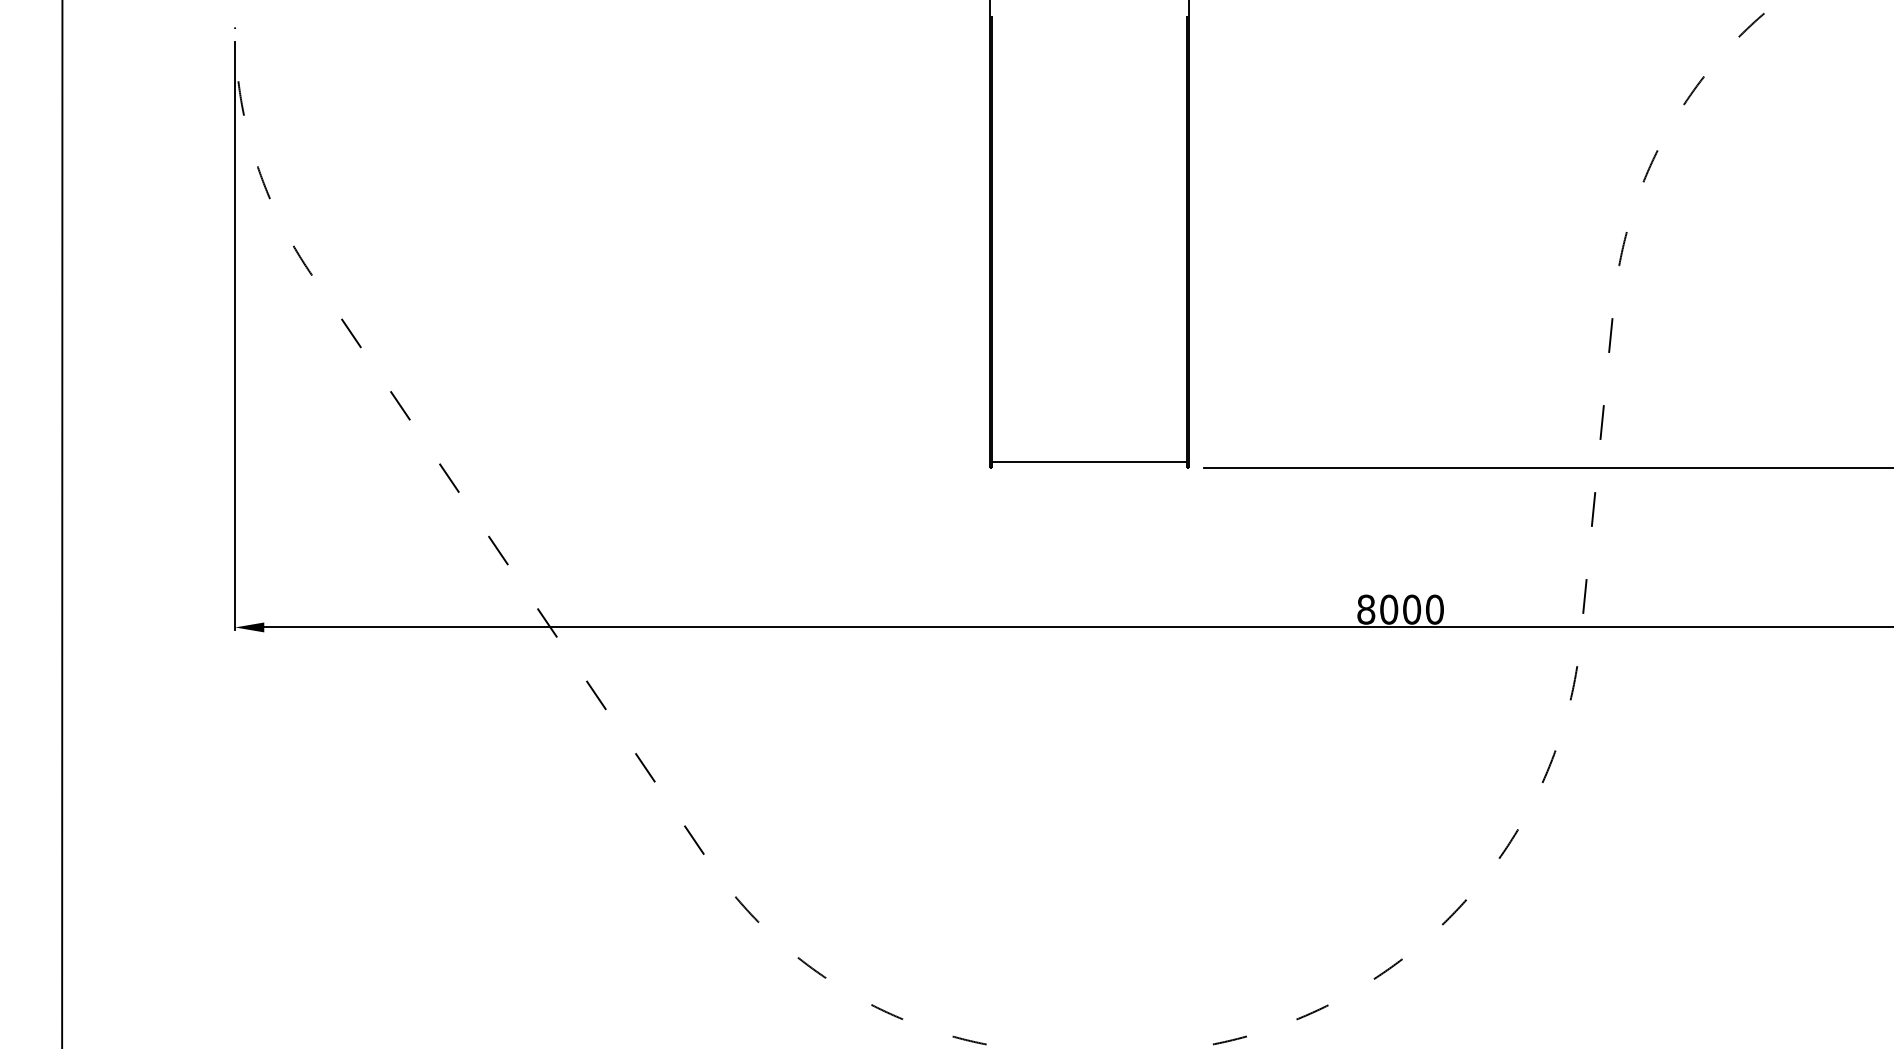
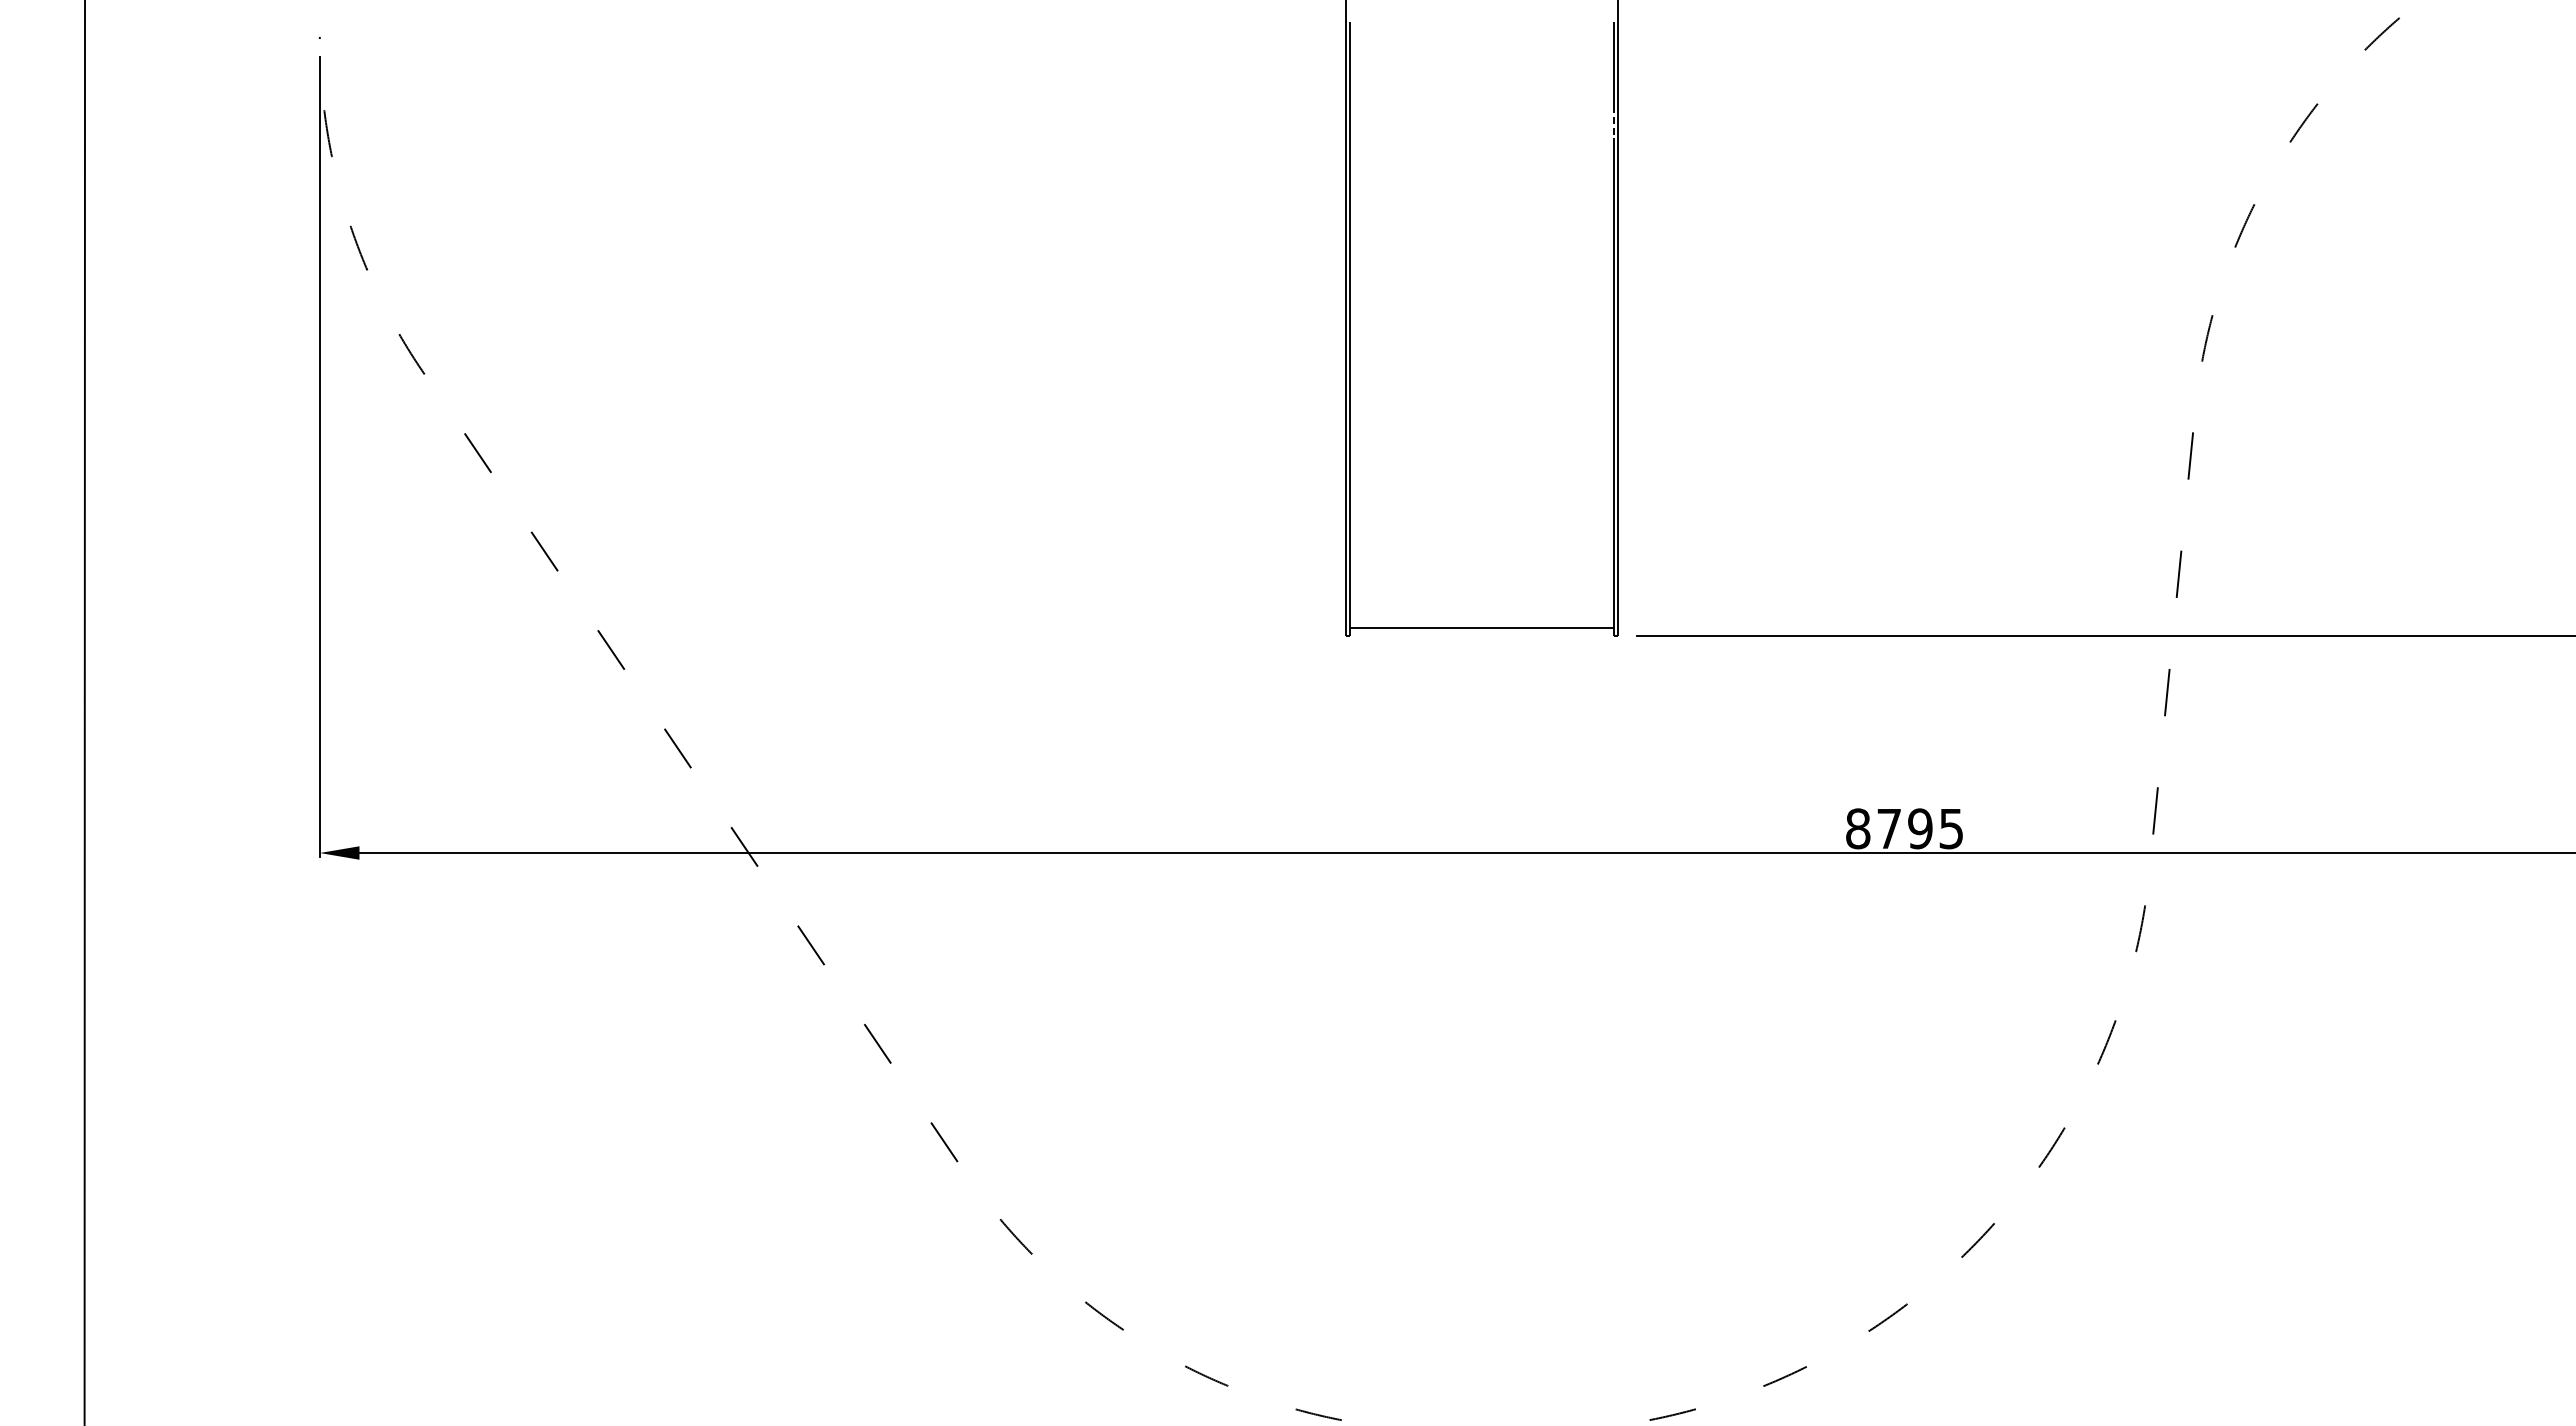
line: (1186, 89) -> (1613, 121), solid -> dashed
text: (1412, 609) -> (1920, 828), 8000 -> 8795

